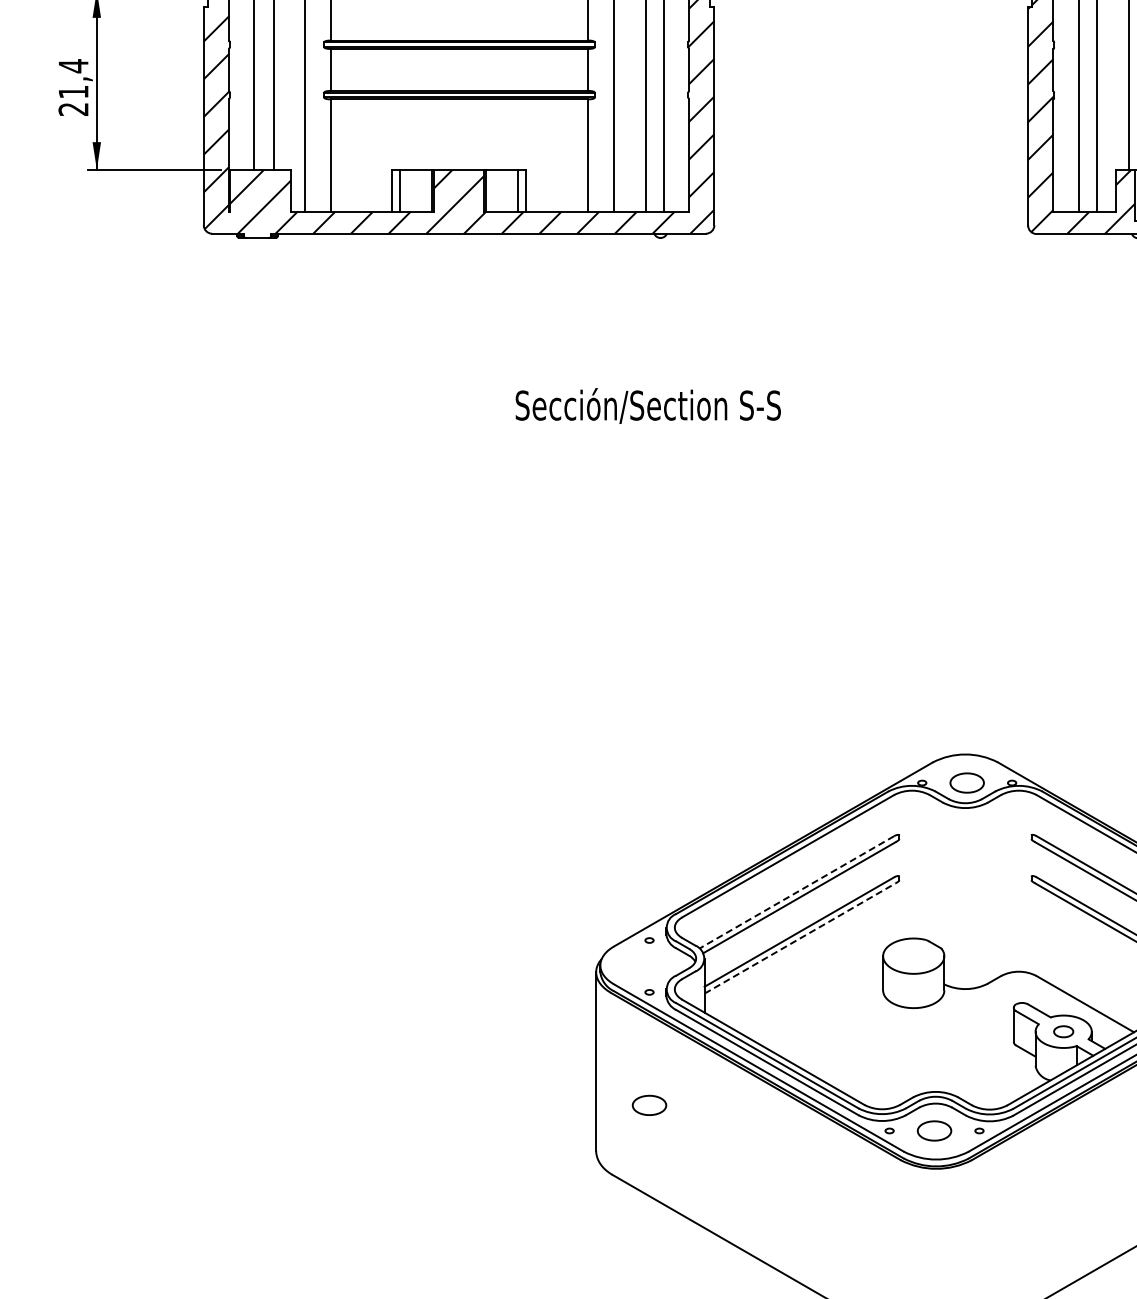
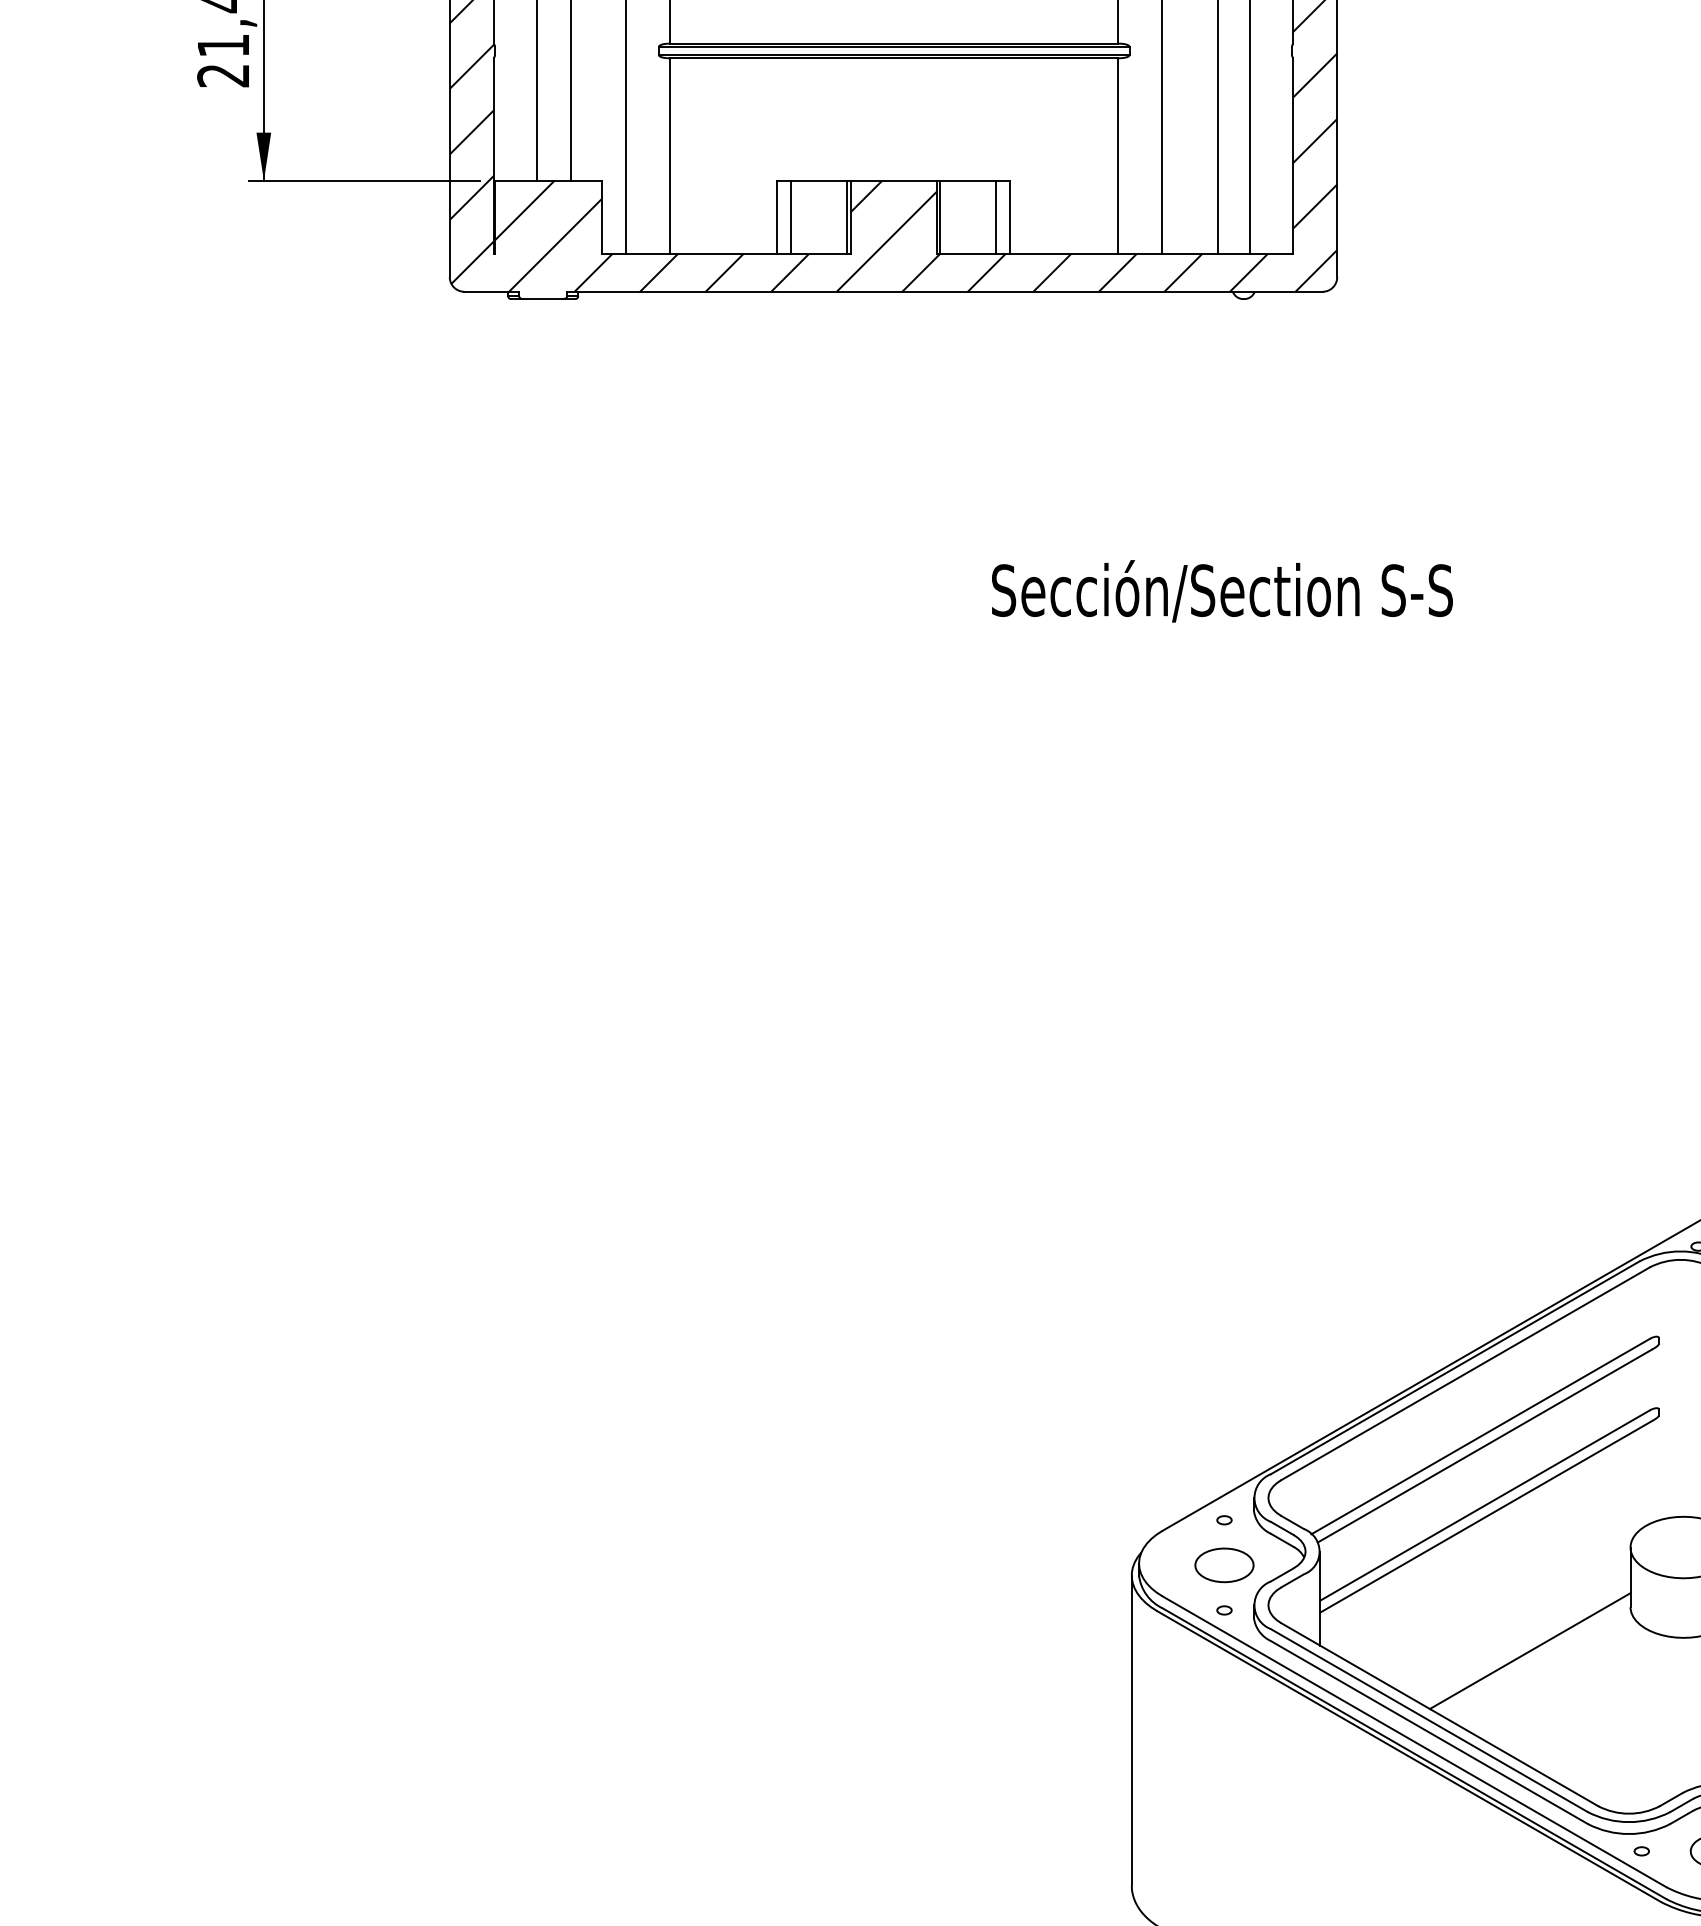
line: (796, 892) -> (1479, 1436), dashed -> solid
line: (800, 938) -> (1486, 1516), dashed -> solid
line: (825, 1015) -> (1530, 1650), added
part: (649, 1104) -> (1224, 1563), moved

